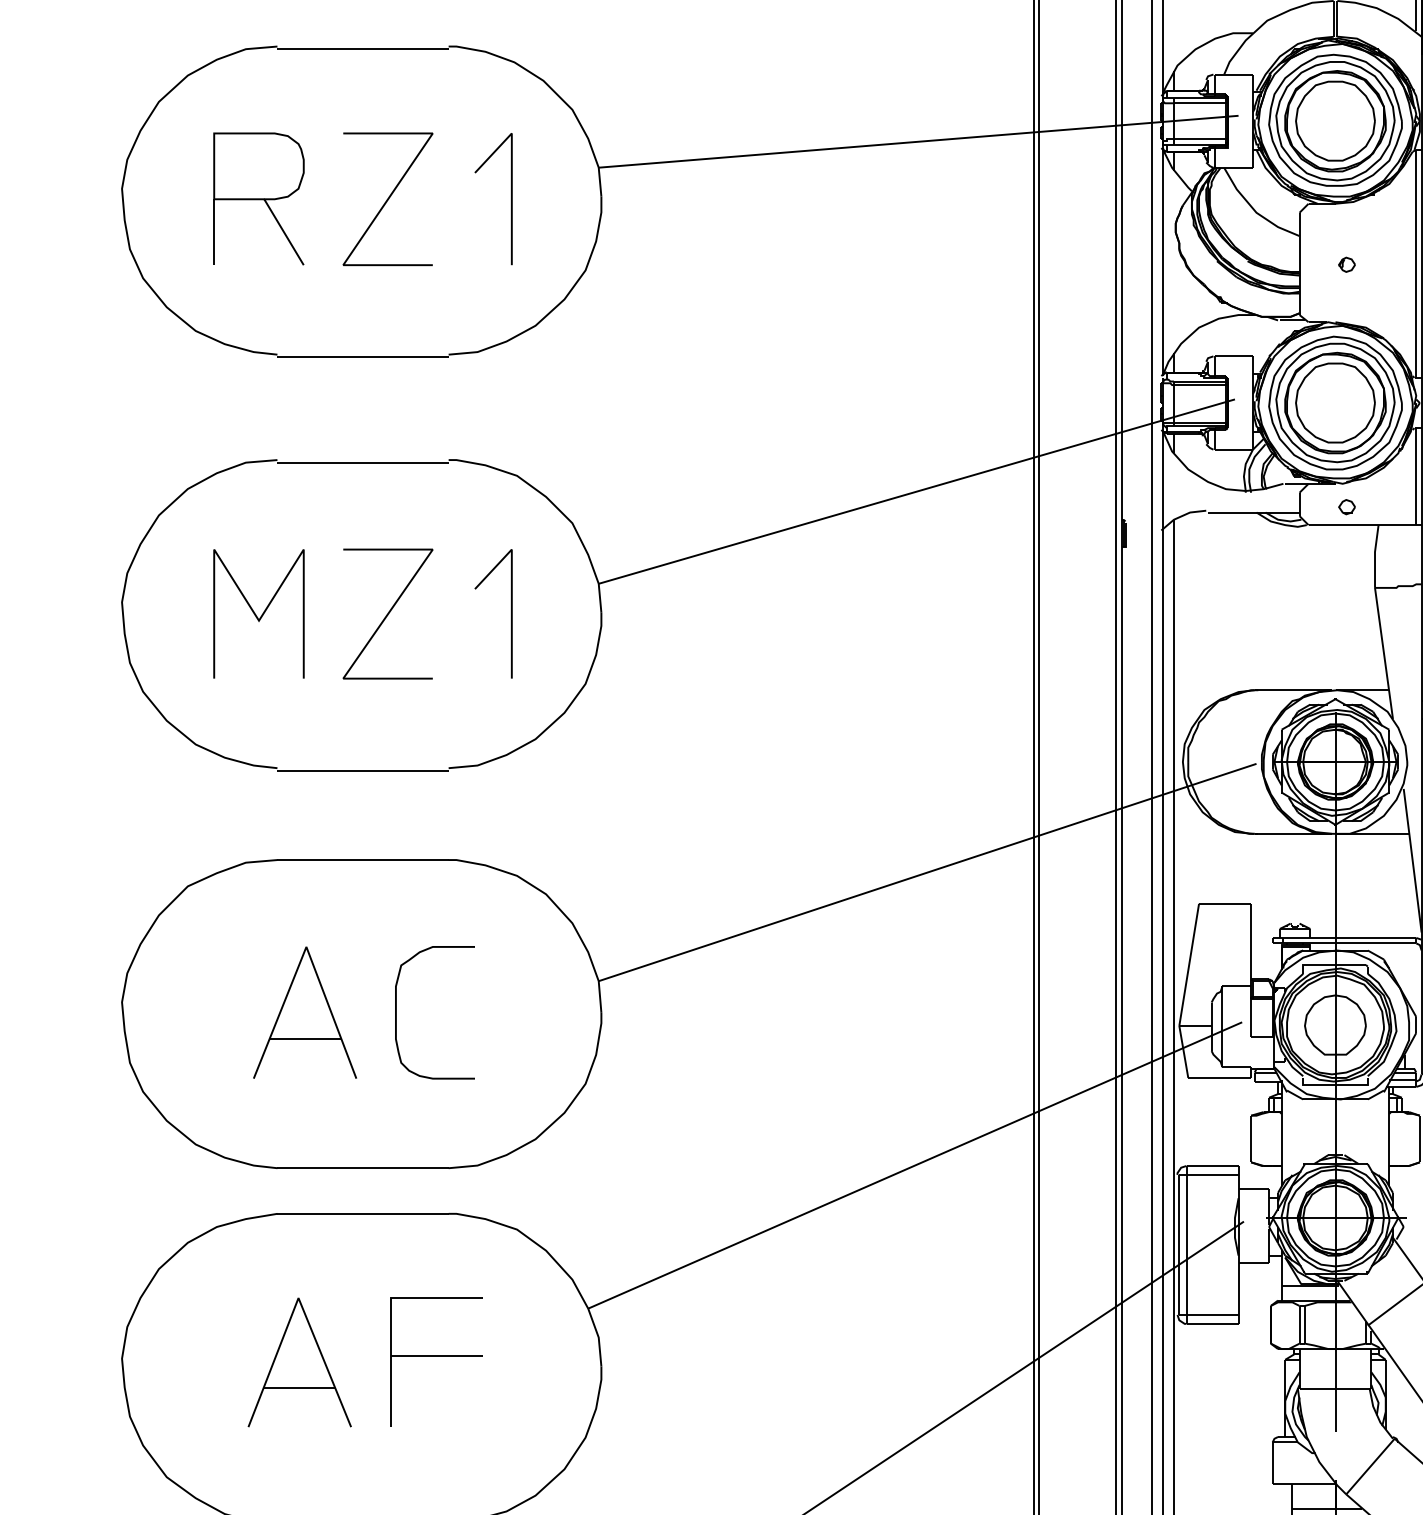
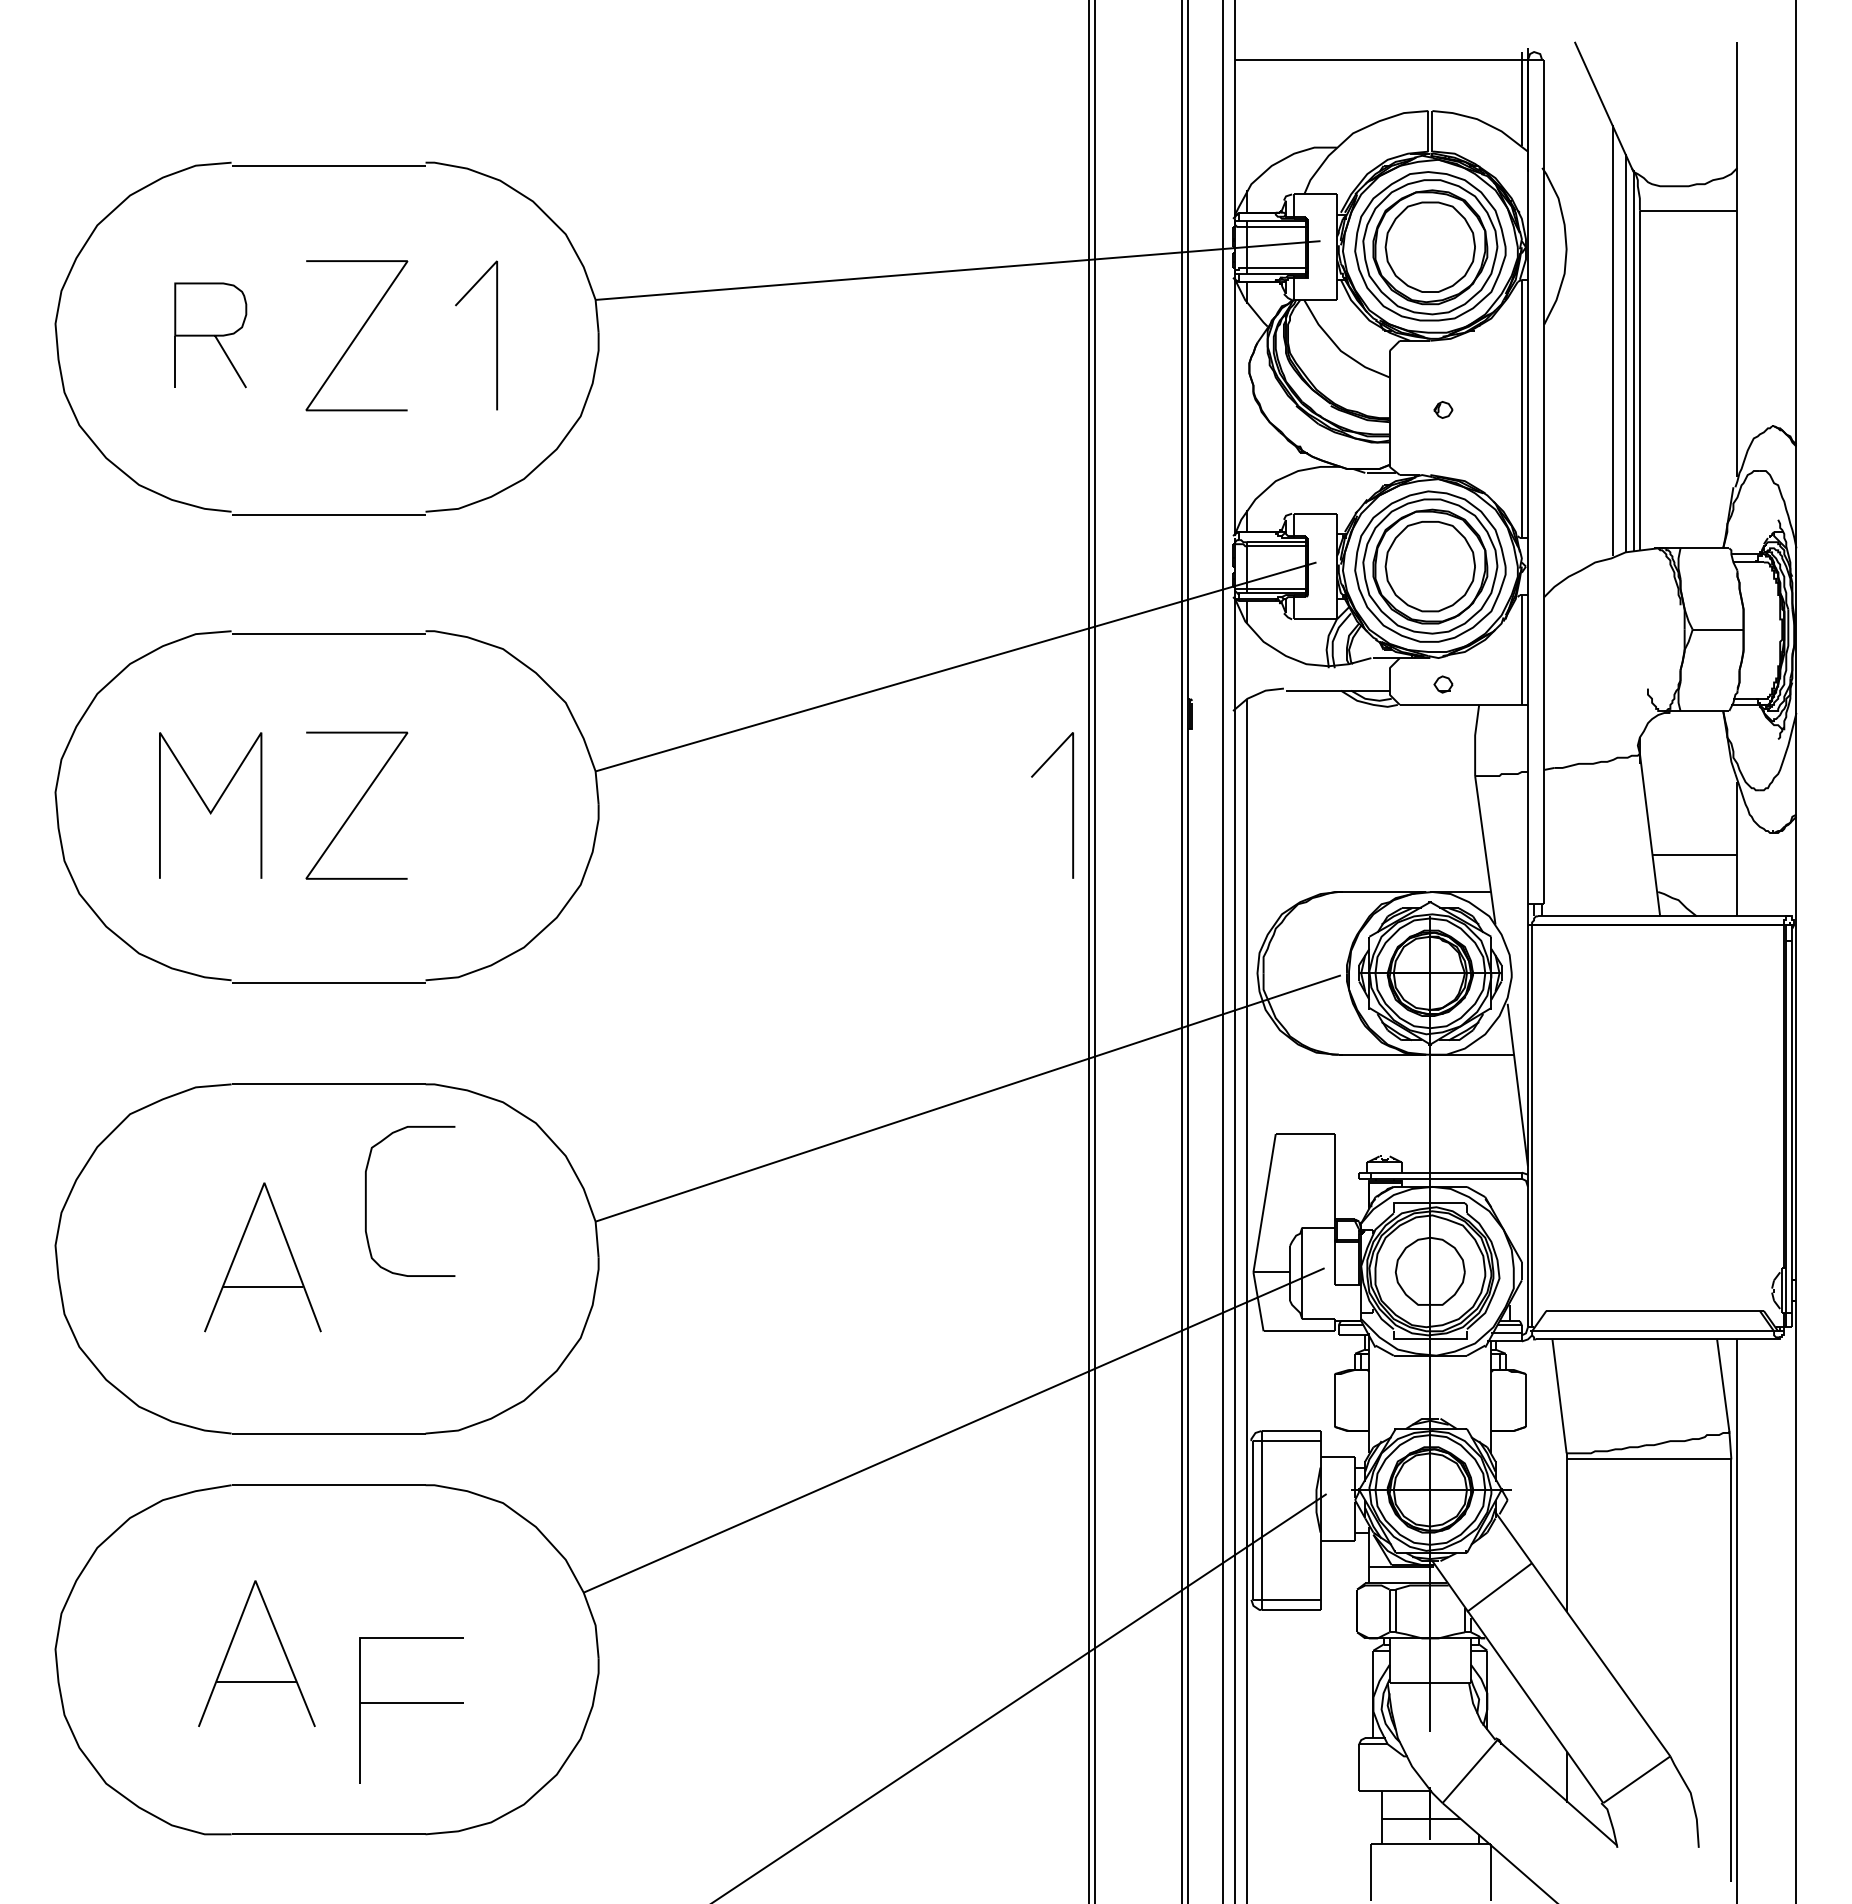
part: (258, 199) -> (210, 335), size x0.7
line: (511, 613) -> (1072, 805), moved
curve: (396, 1012) -> (366, 1201), moved
part: (436, 1356) -> (411, 1703), moved

